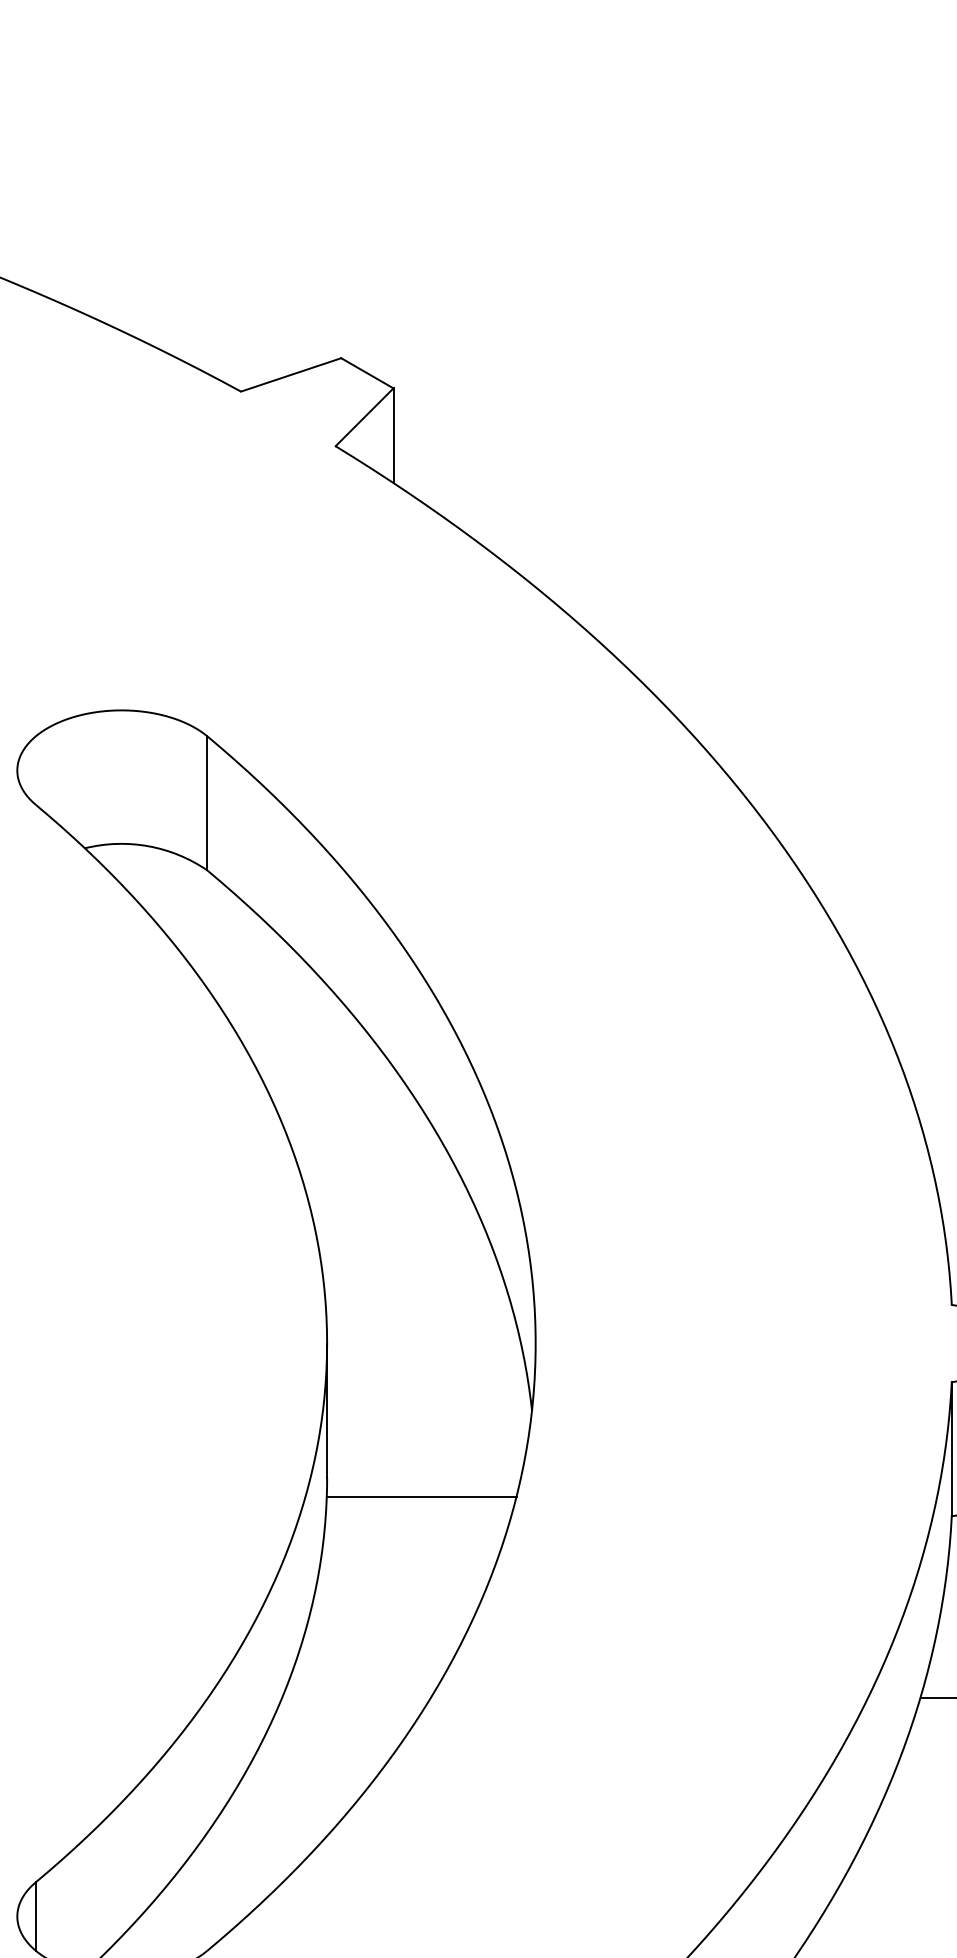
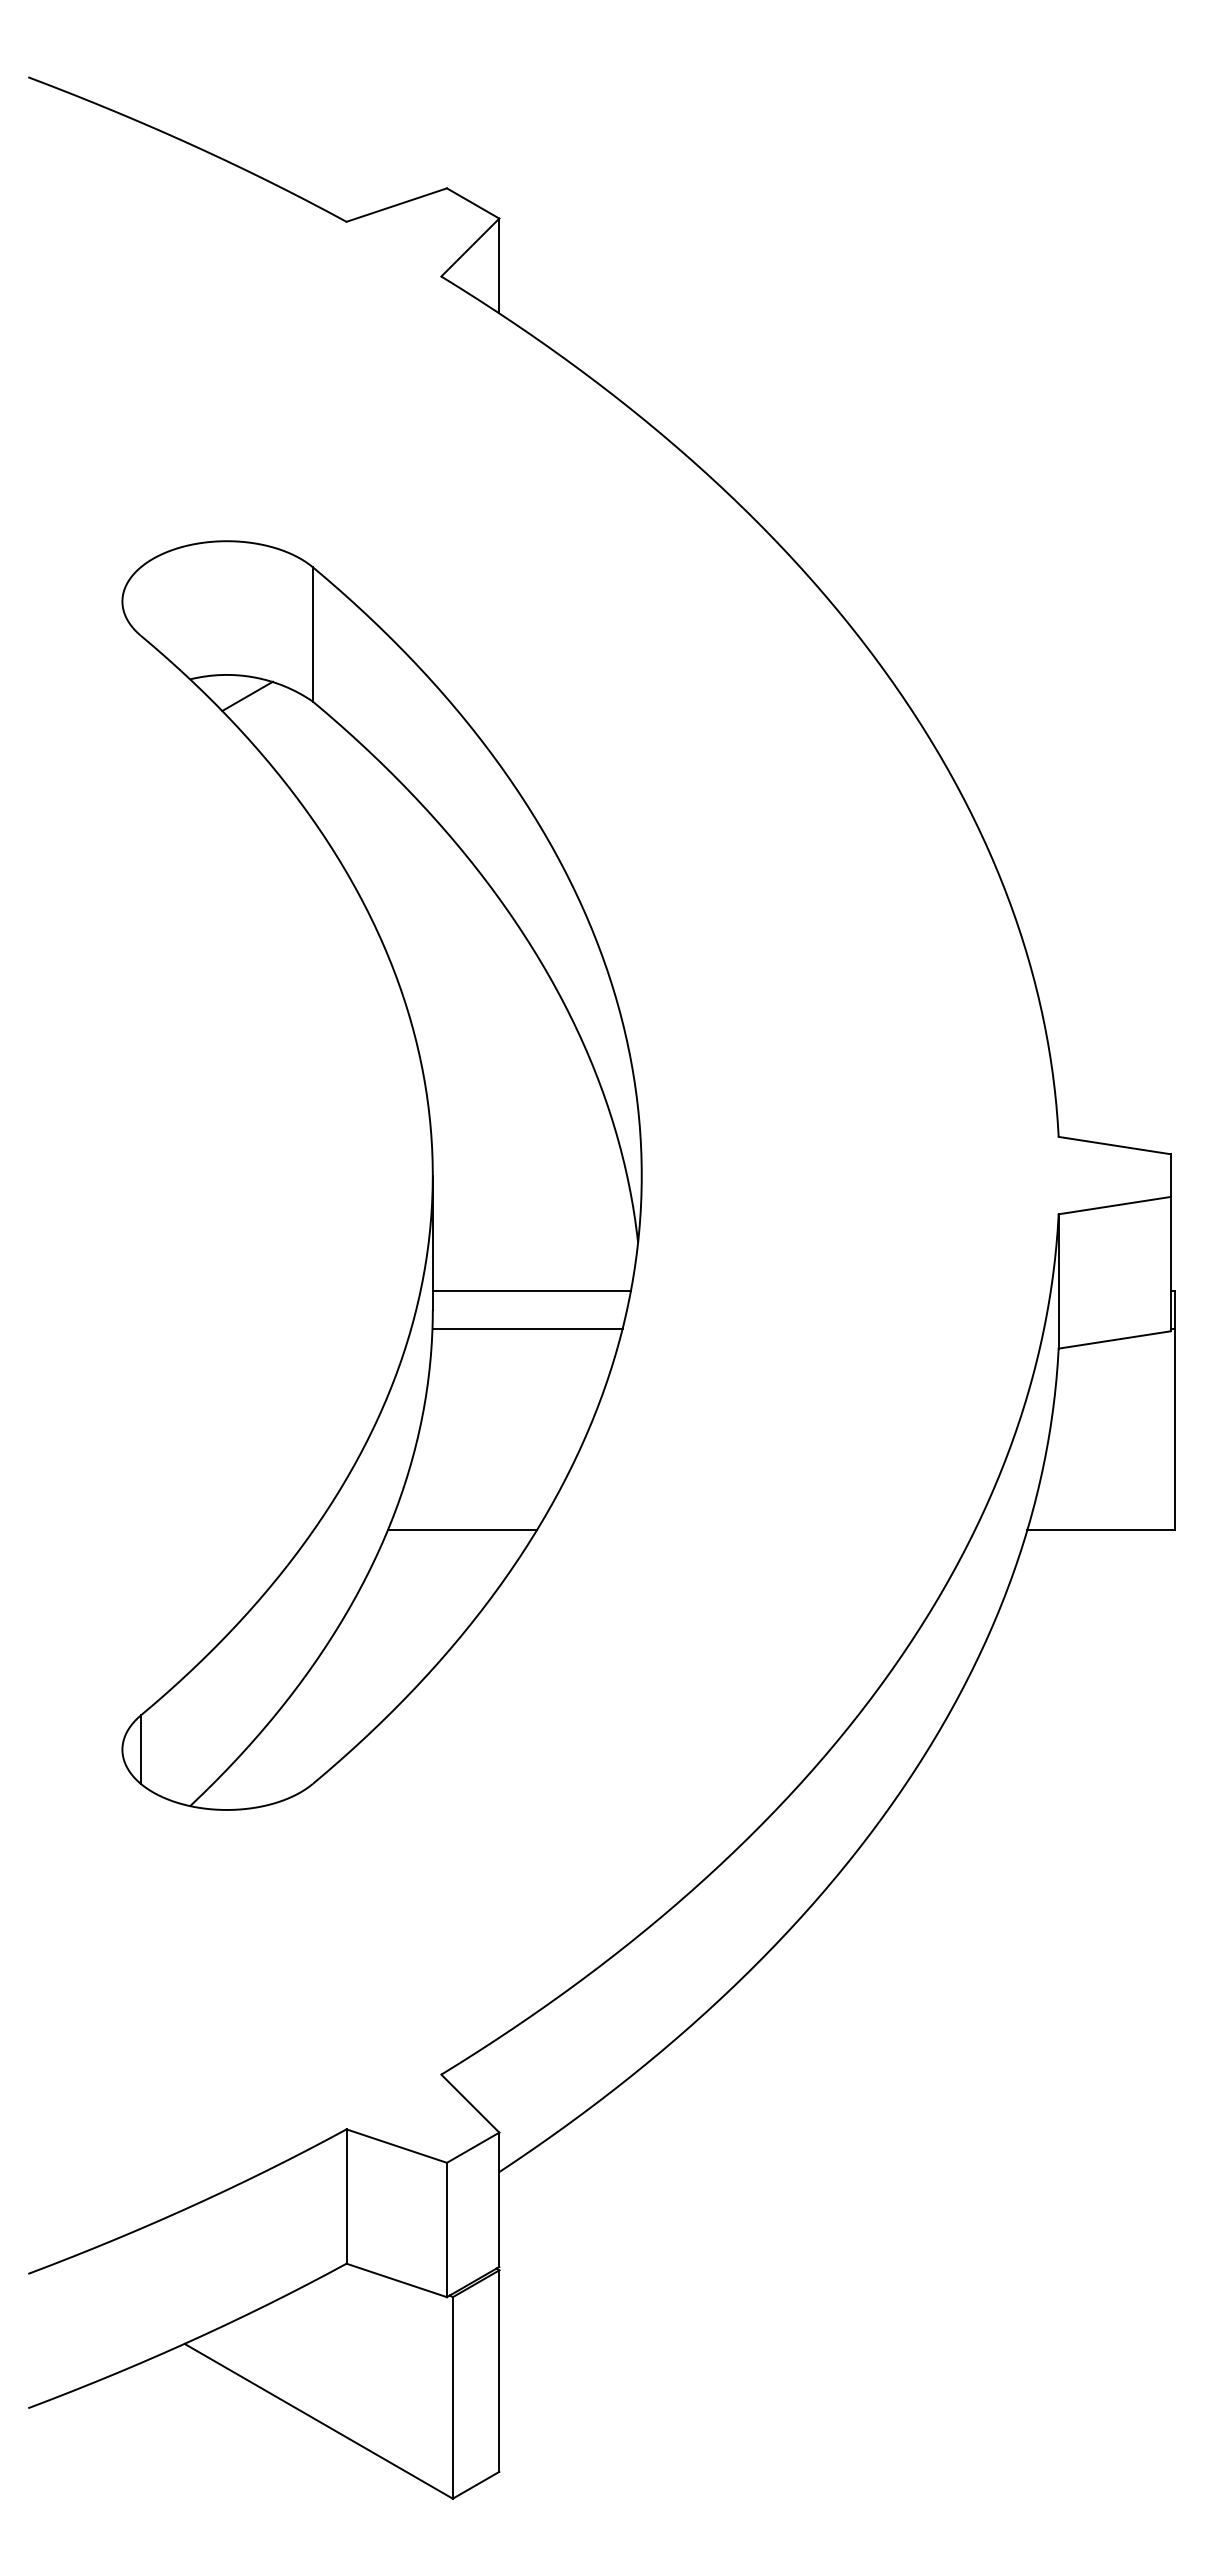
line: (142, 865) -> (247, 696), added
line: (425, 1458) -> (531, 1290), added
line: (355, 1697) -> (461, 1530), added

